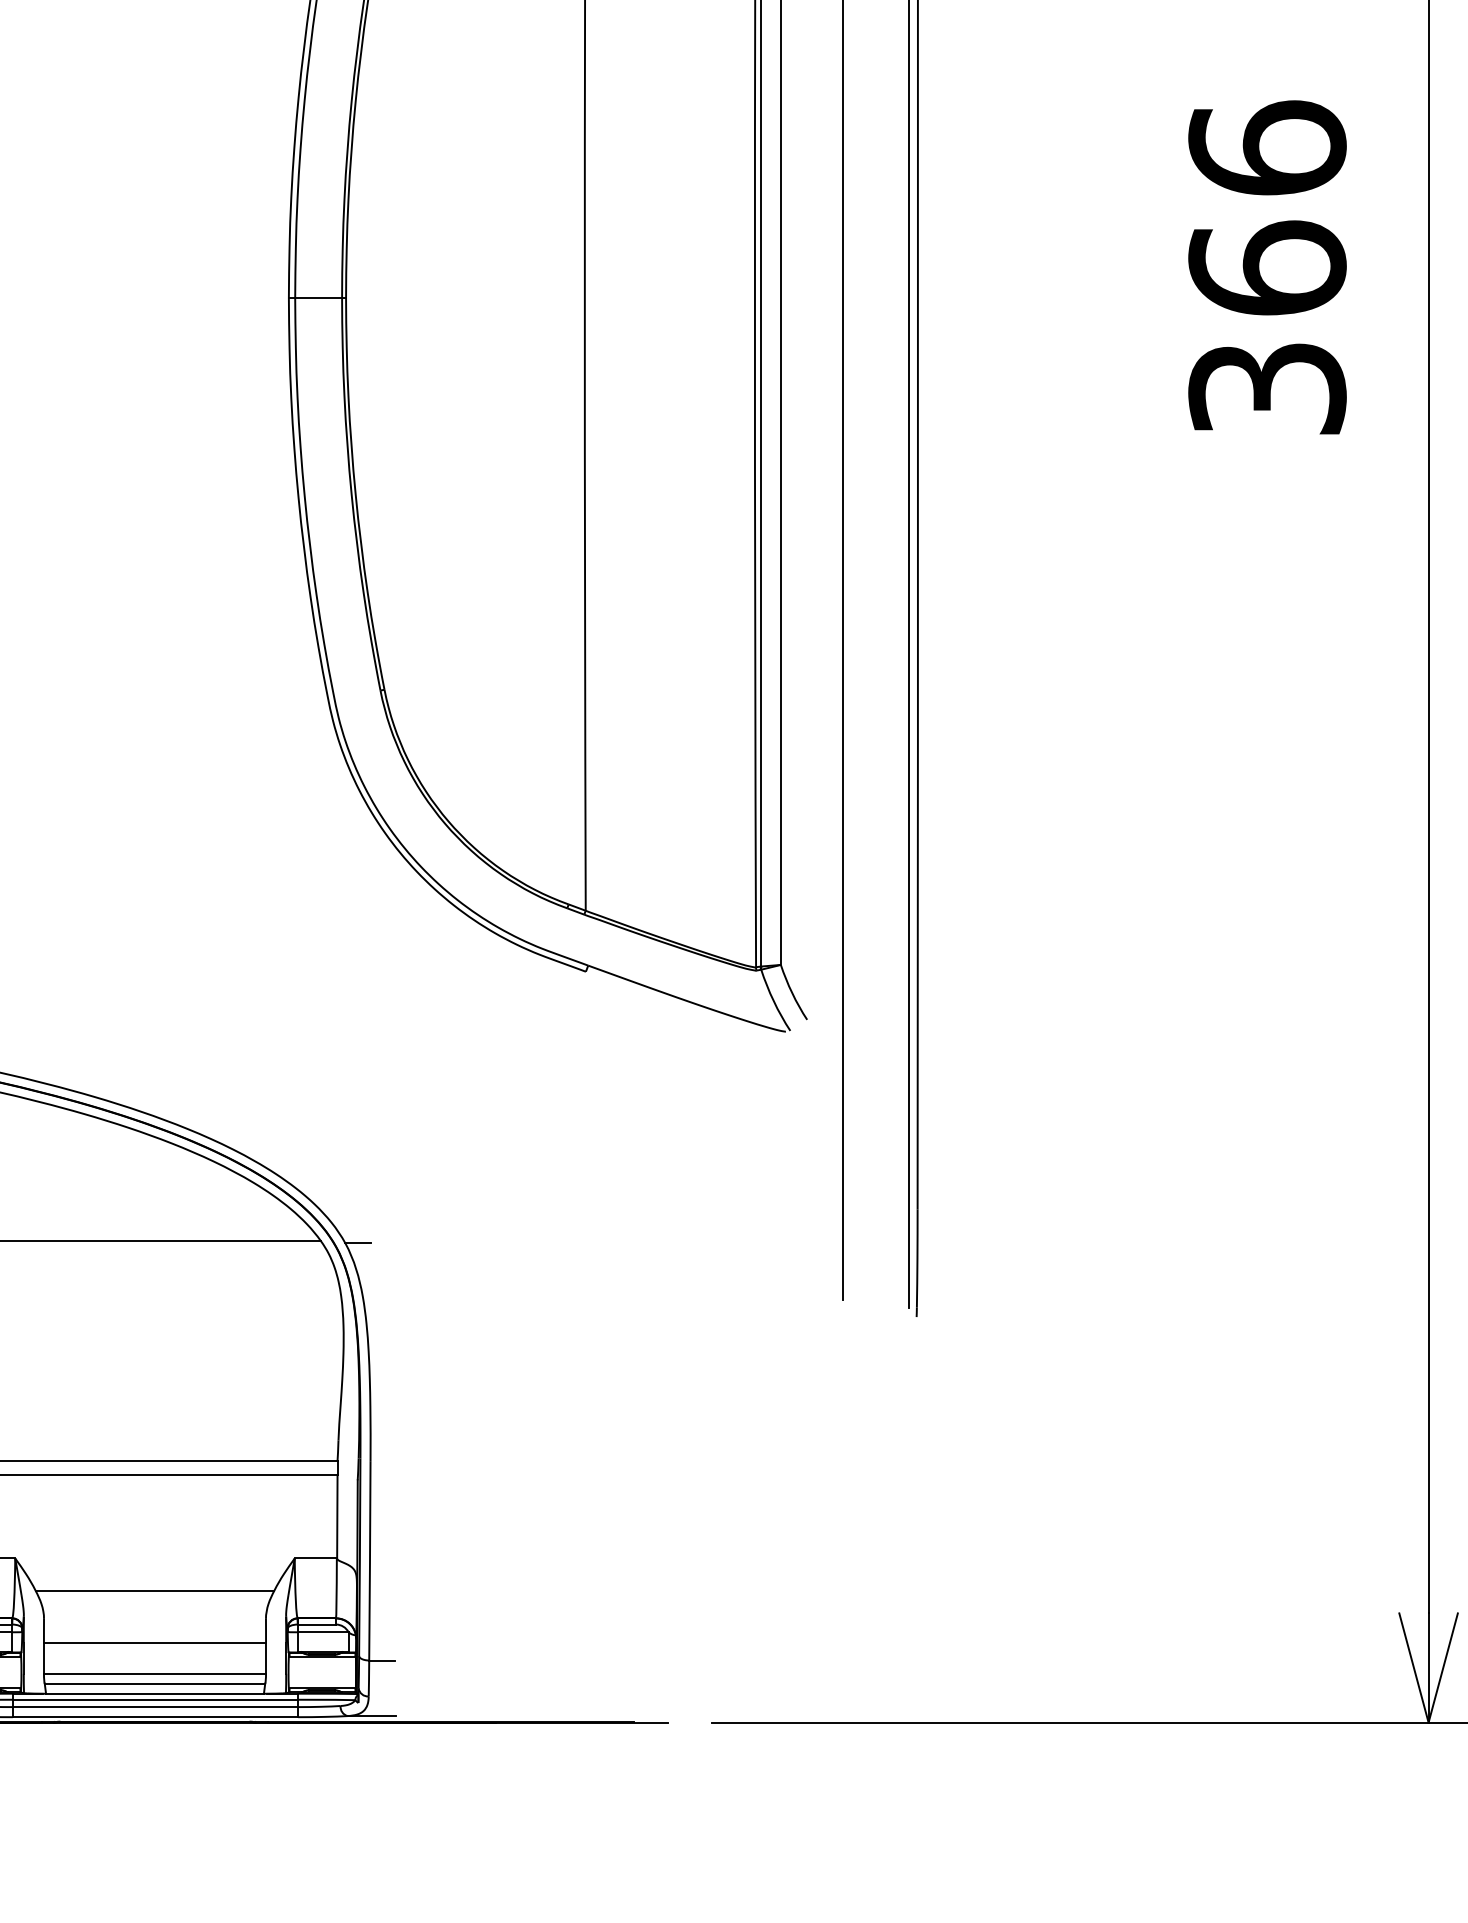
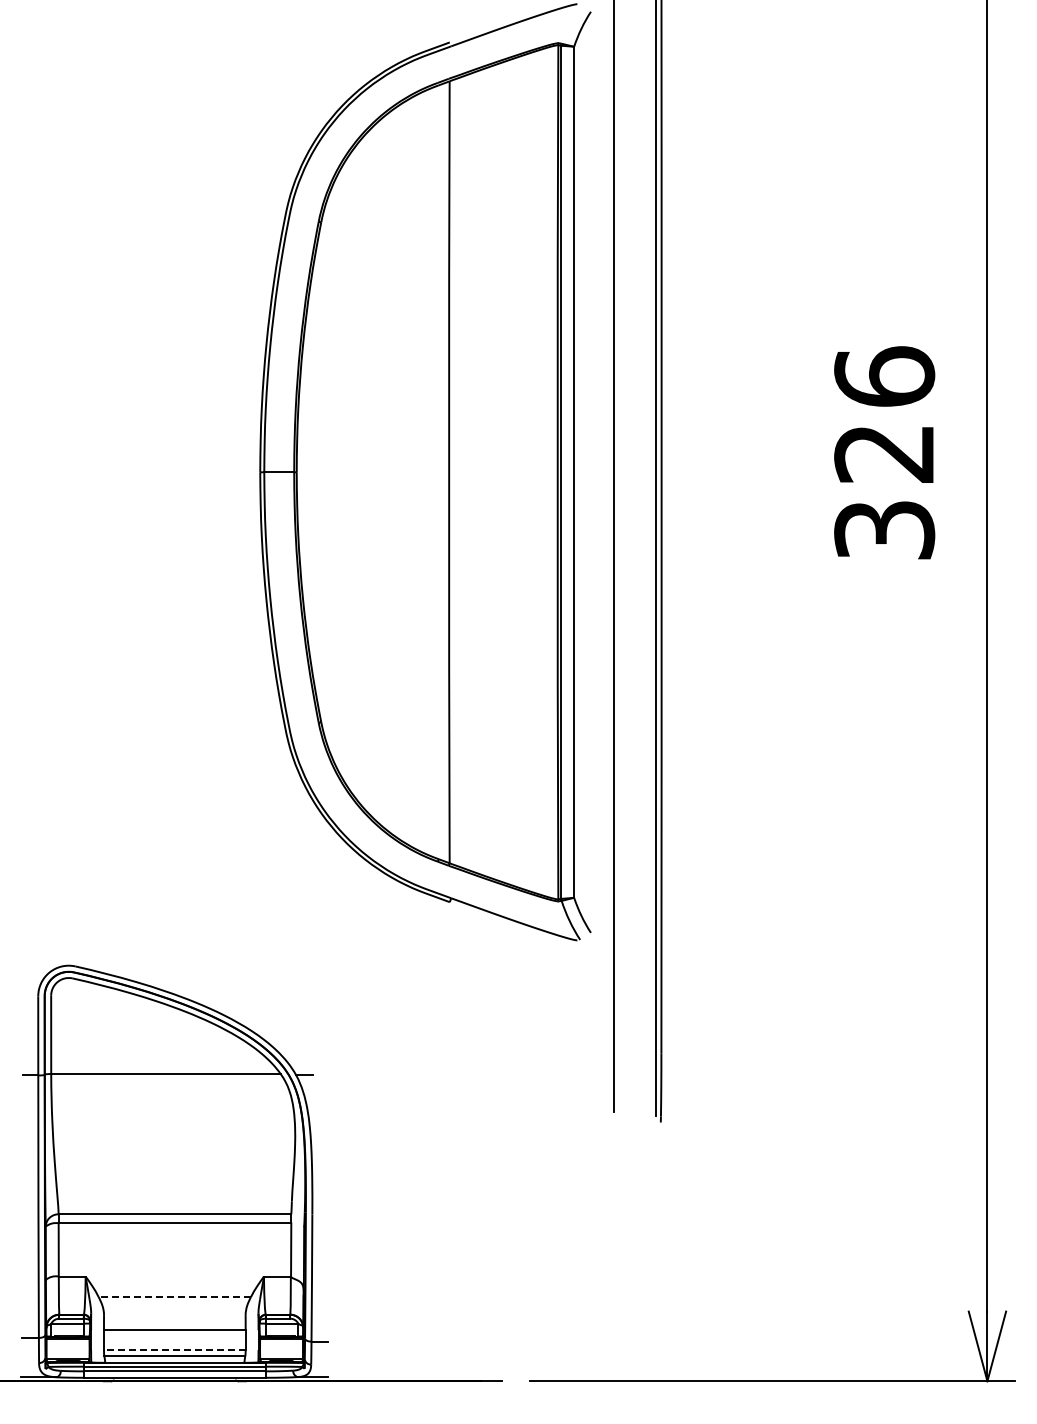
text: (1267, 266) -> (884, 452), 366 -> 326
line: (154, 1589) -> (174, 1296), solid -> dashed
line: (154, 1674) -> (174, 1350), solid -> dashed

